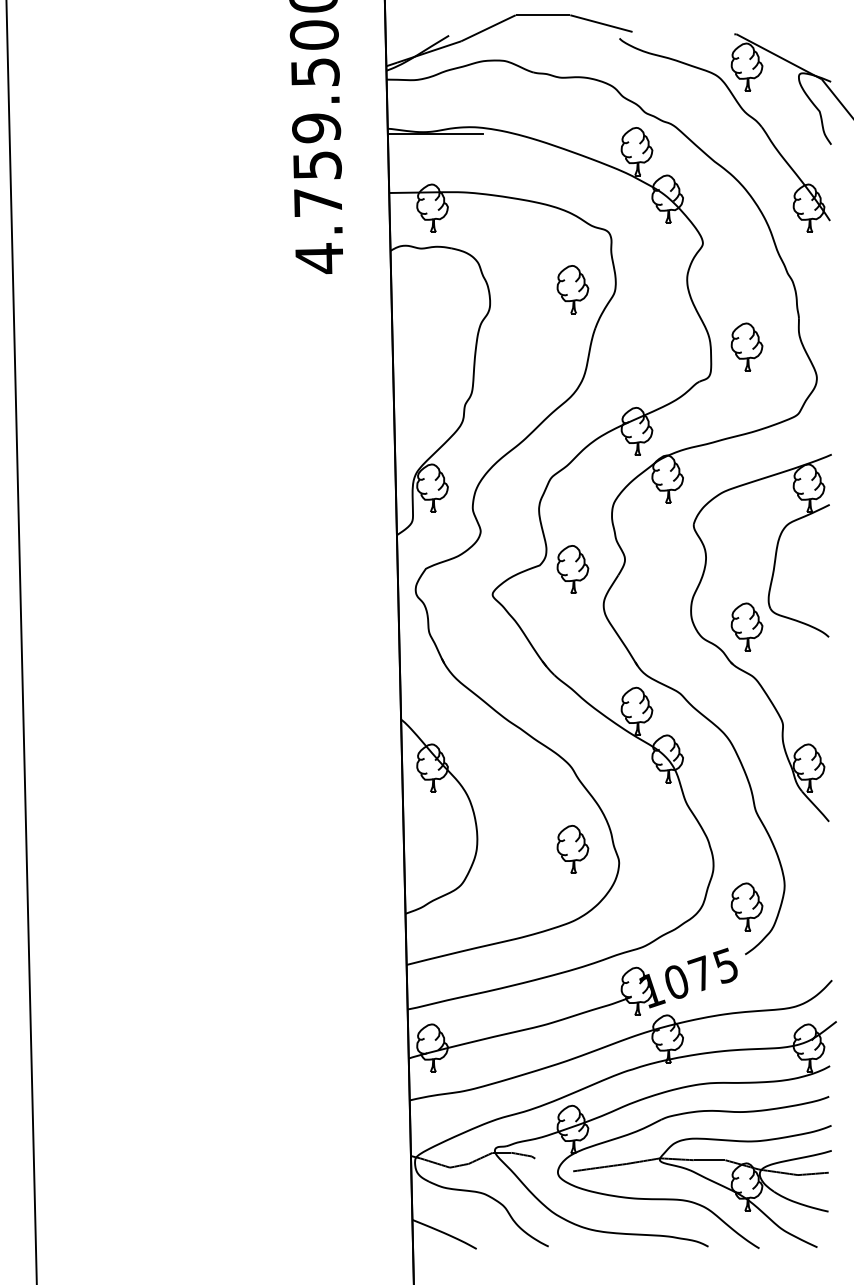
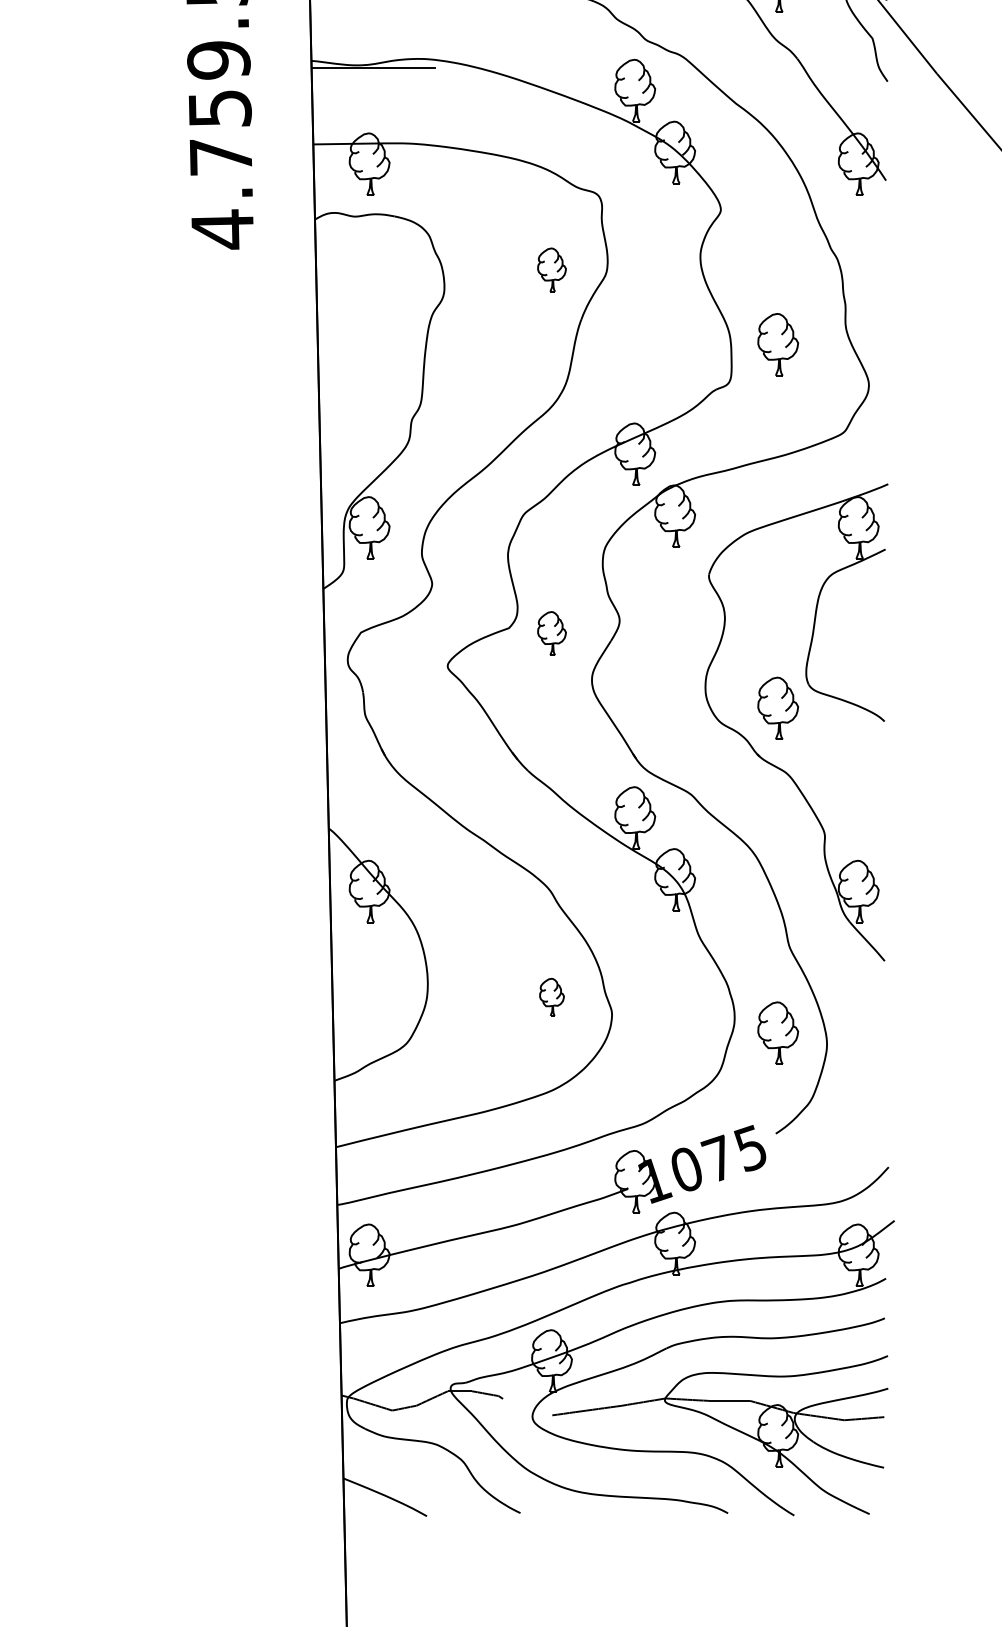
part: (572, 289) -> (551, 269), size x0.7
part: (572, 569) -> (551, 633), size x0.7
part: (572, 849) -> (551, 997), size x0.6
part: (746, 906) -> (777, 1032), moved

